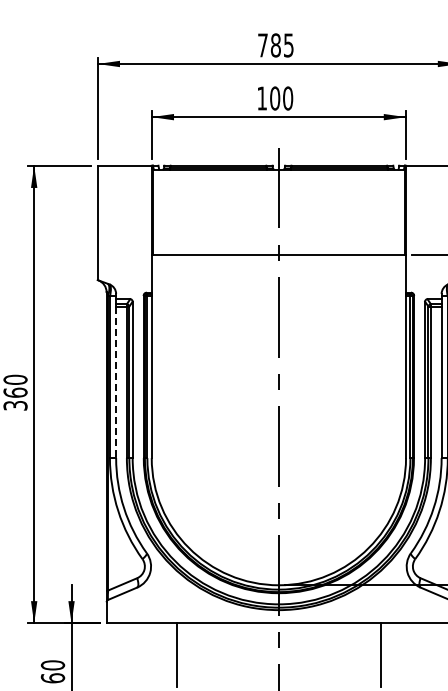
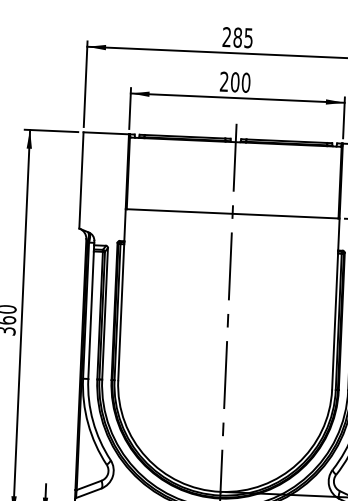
text: (262, 45) -> (226, 37), 785 -> 285
text: (261, 98) -> (223, 81), 100 -> 200
line: (116, 382) -> (91, 315), dashed -> solid

